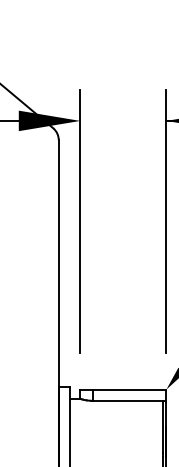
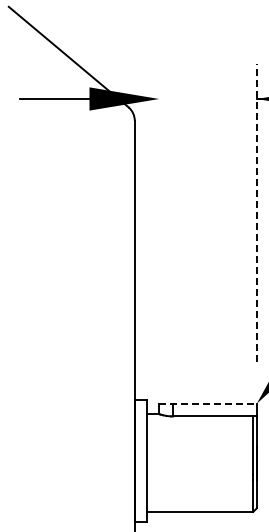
line: (80, 221) -> (159, 212), removed
line: (166, 221) -> (256, 213), solid -> dashed
line: (123, 389) -> (208, 403), solid -> dashed

